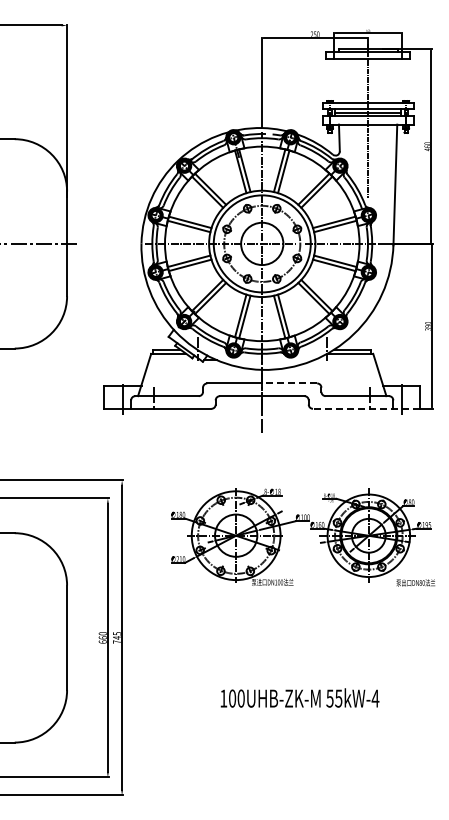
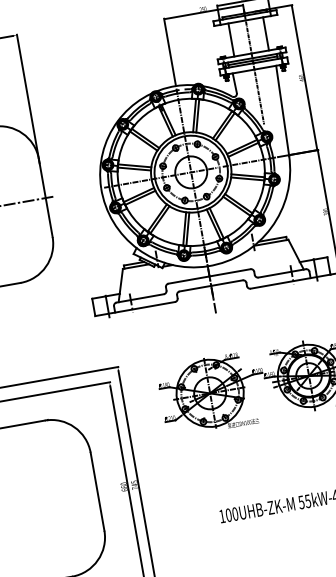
line: (344, 80) -> (231, 39), added
line: (391, 80) -> (266, 33), added
line: (289, 383) -> (229, 272), dashed -> solid
line: (365, 408) -> (289, 281), dashed -> solid

